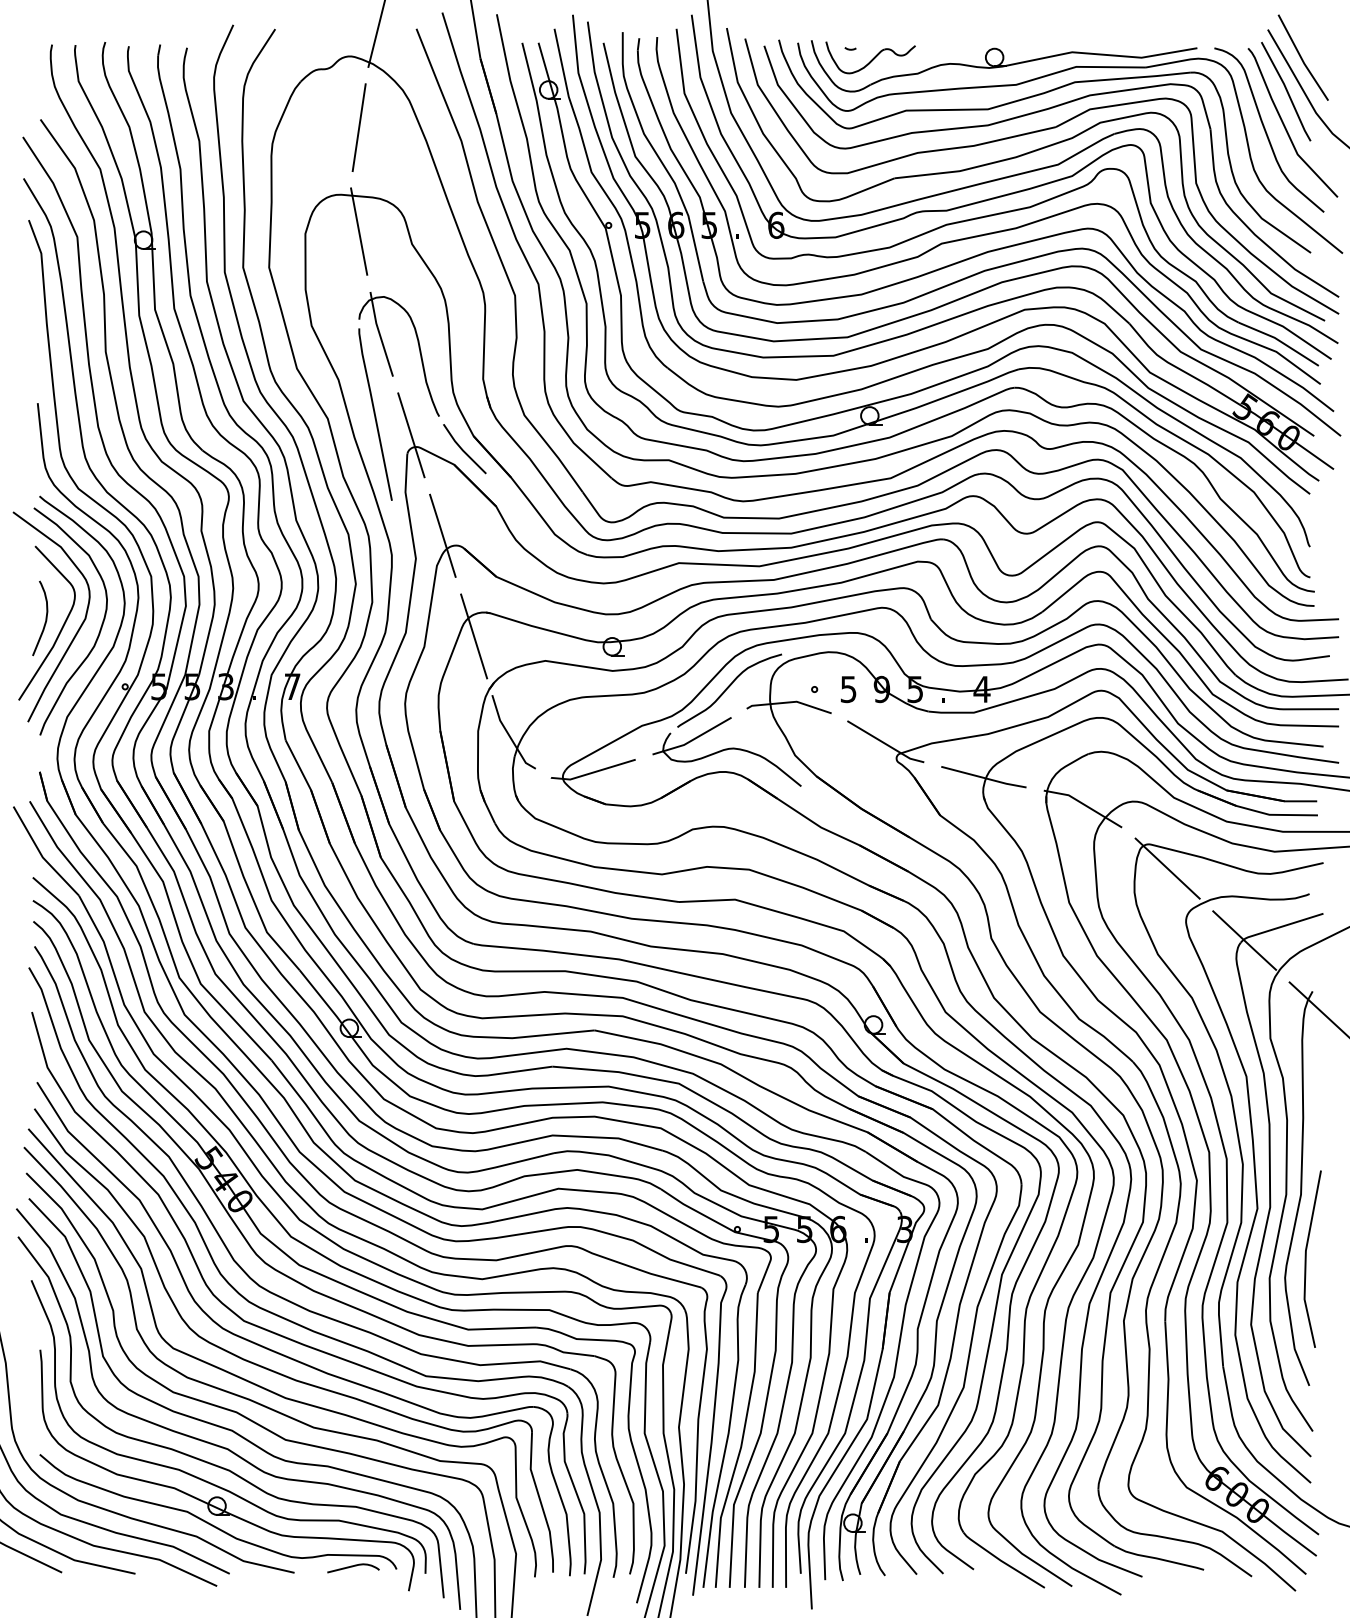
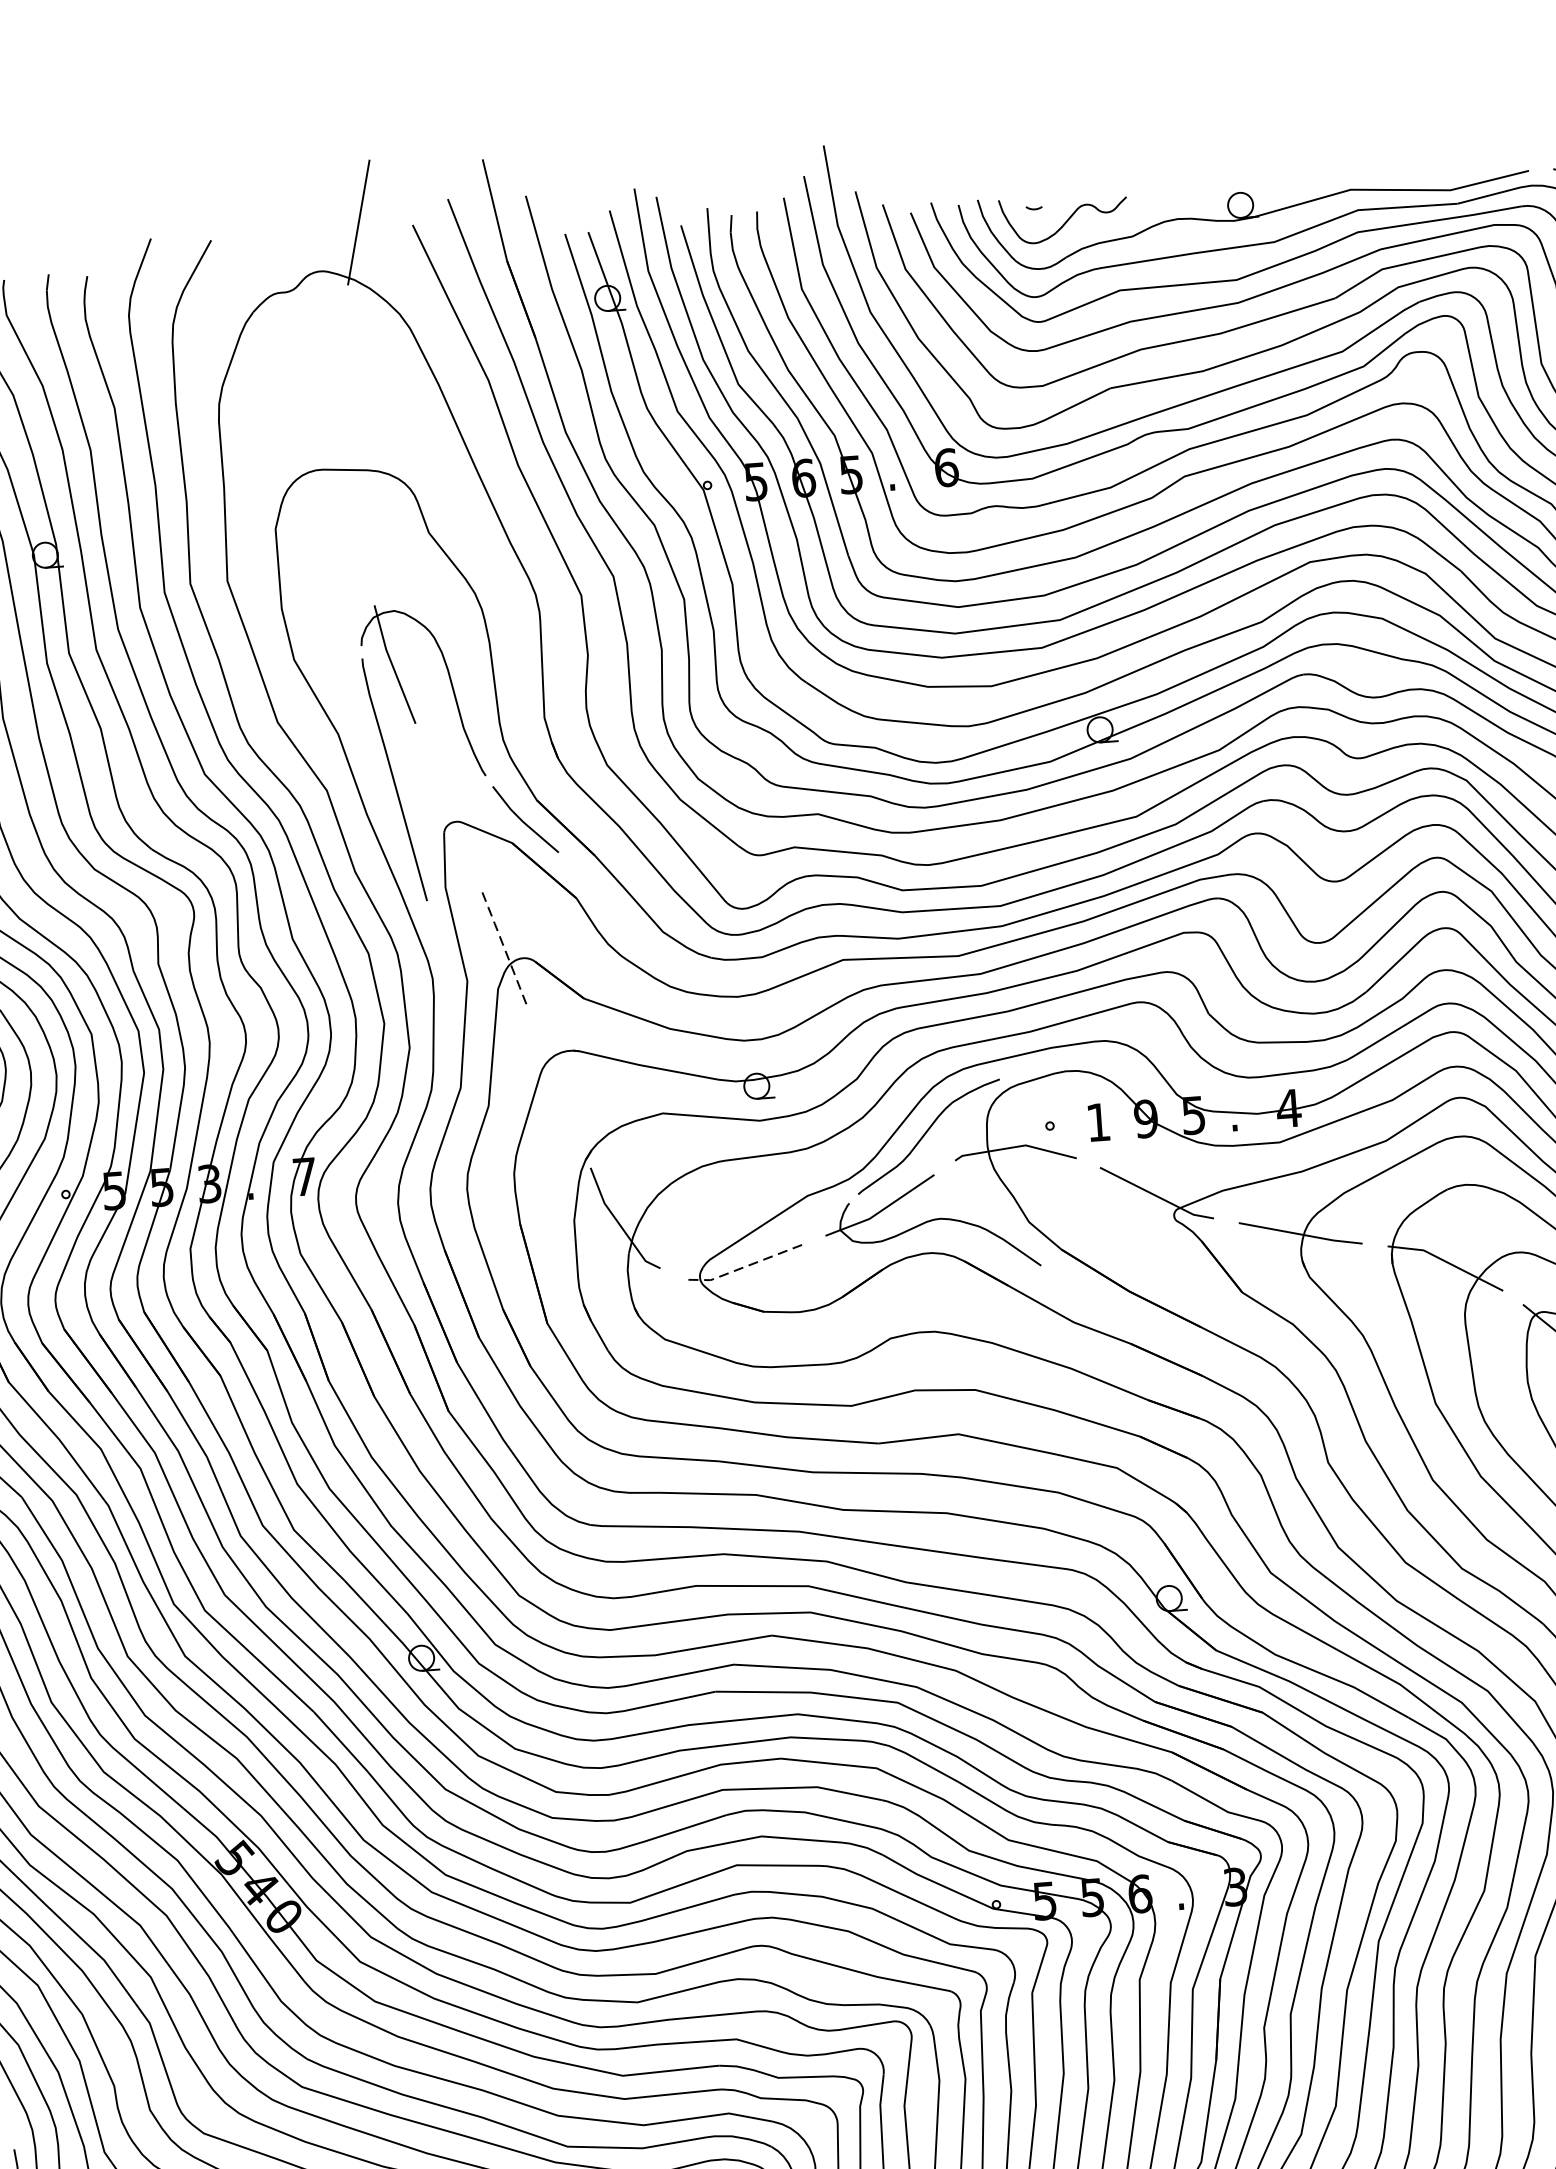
line: (358, 127) -> (340, 371), removed
line: (359, 231) -> (352, 520), removed
line: (411, 435) -> (448, 805), removed
line: (442, 535) -> (502, 945), solid -> dashed
line: (474, 636) -> (559, 1086), removed
text: (848, 689) -> (1098, 1122), 5 -> 1
line: (592, 772) -> (741, 1267), solid -> dashed

